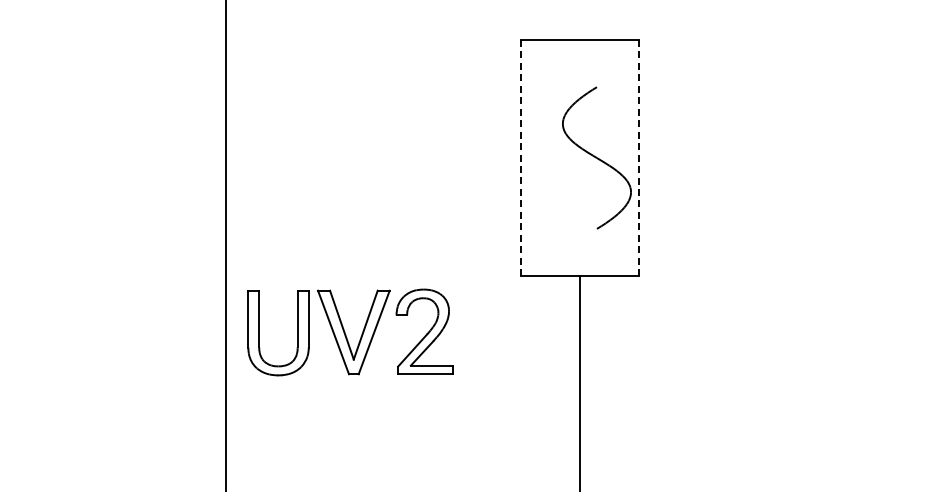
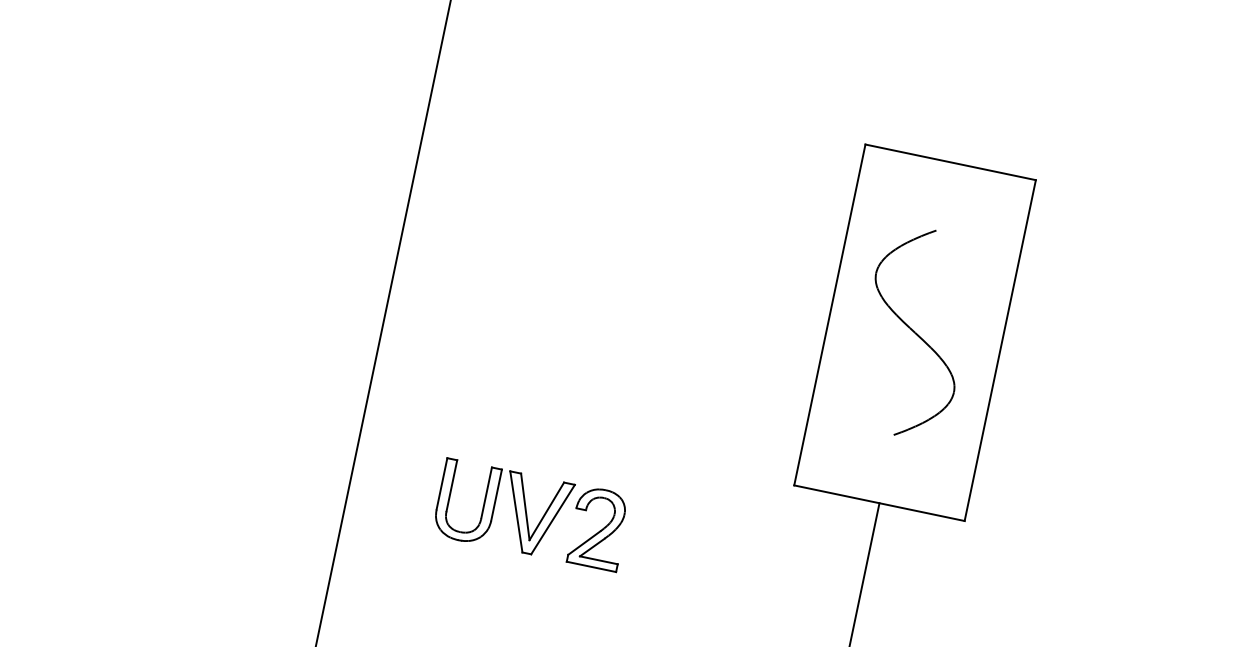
line: (520, 157) -> (829, 314), dashed -> solid
part: (596, 157) -> (914, 331), moved
line: (639, 158) -> (1000, 351), dashed -> solid
part: (350, 331) -> (531, 513), size x0.62

